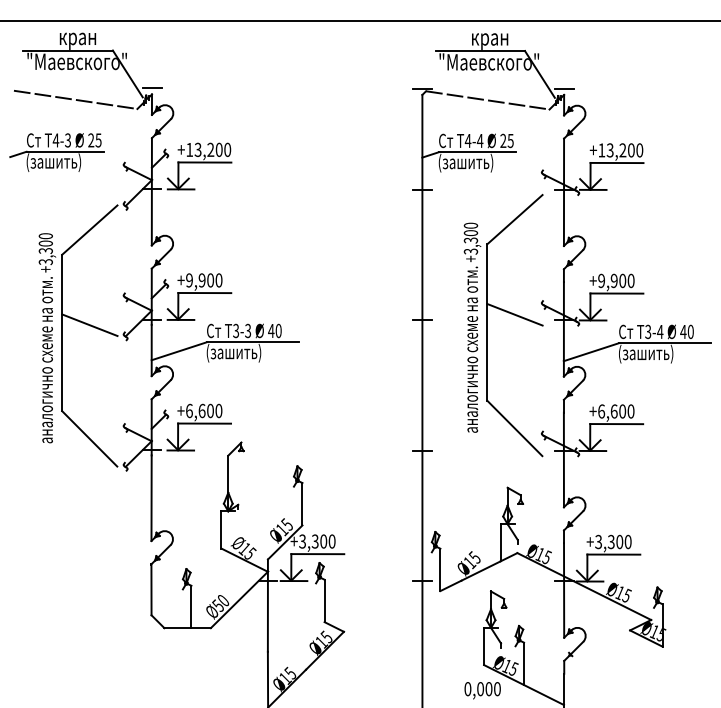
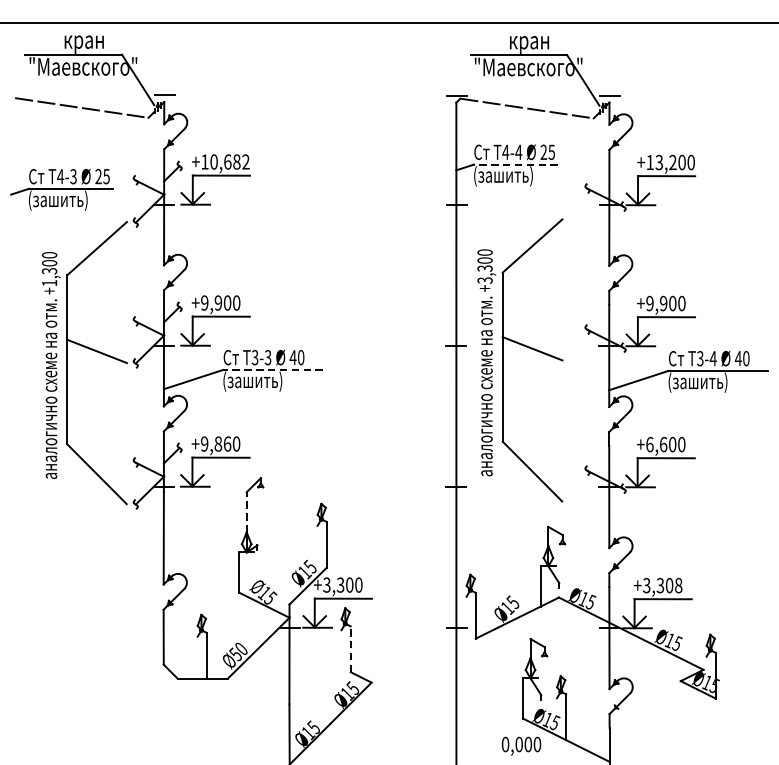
text: (212, 149) -> (229, 161), +13,200 -> +10,682
part: (56, 152) -> (61, 189), moved
line: (477, 152) -> (515, 164), solid -> dashed
text: (45, 262) -> (49, 283), +3,300 -> +1,300
part: (508, 313) -> (525, 347), moved
line: (252, 342) -> (272, 370), solid -> dashed
text: (200, 410) -> (216, 443), +6,600 -> +9,860
line: (228, 474) -> (246, 512), solid -> dashed
text: (627, 541) -> (677, 585), +3,300 -> +3,308
line: (324, 600) -> (350, 648), solid -> dashed

